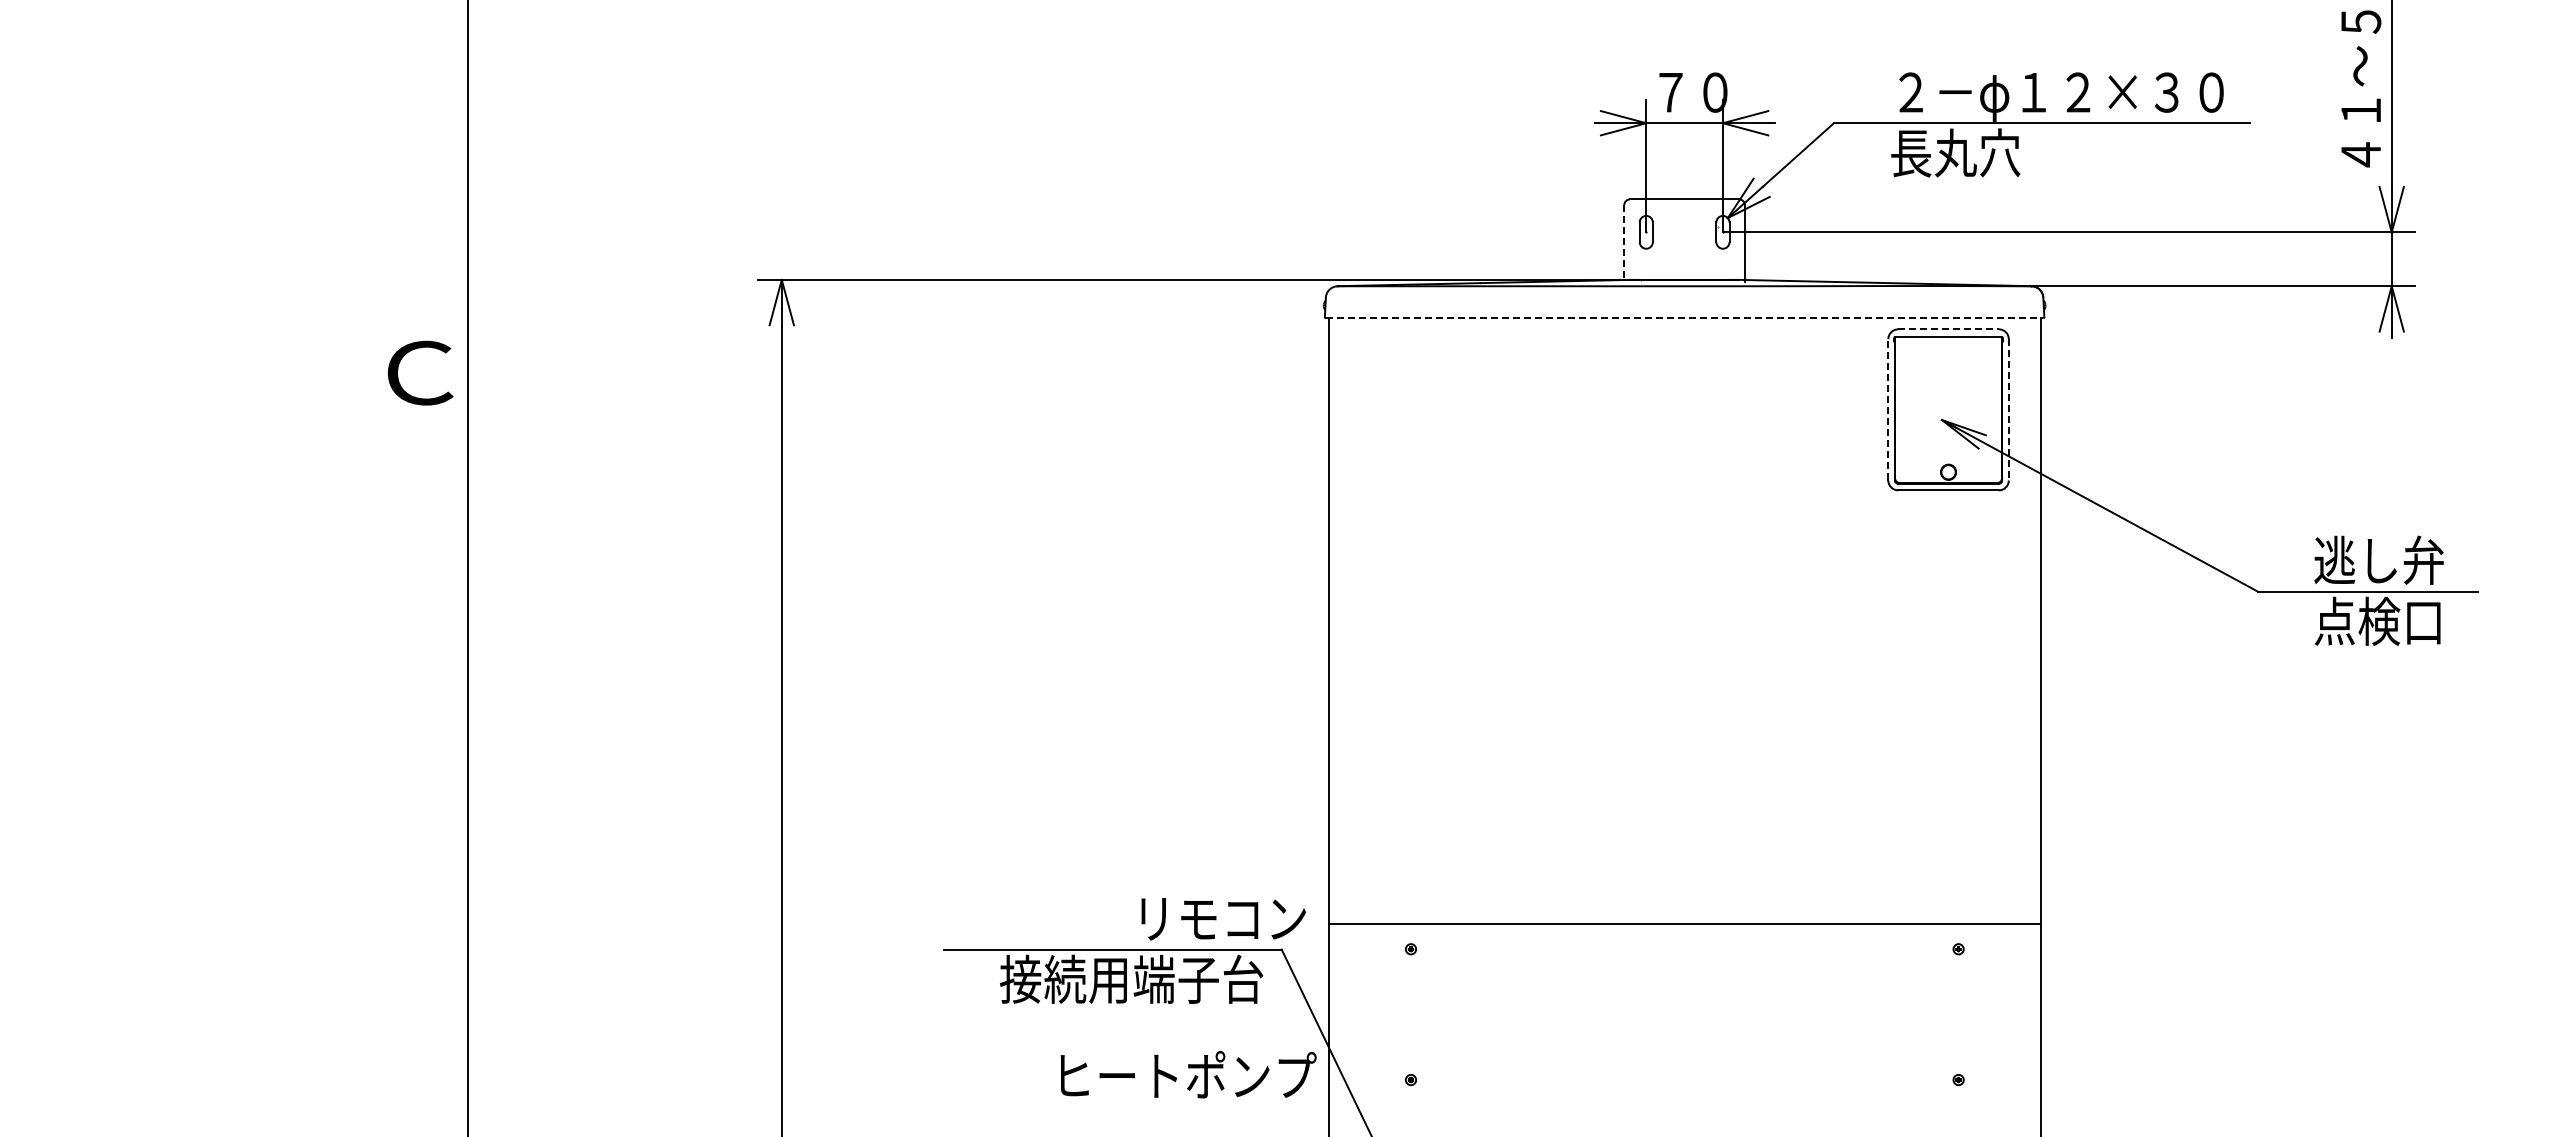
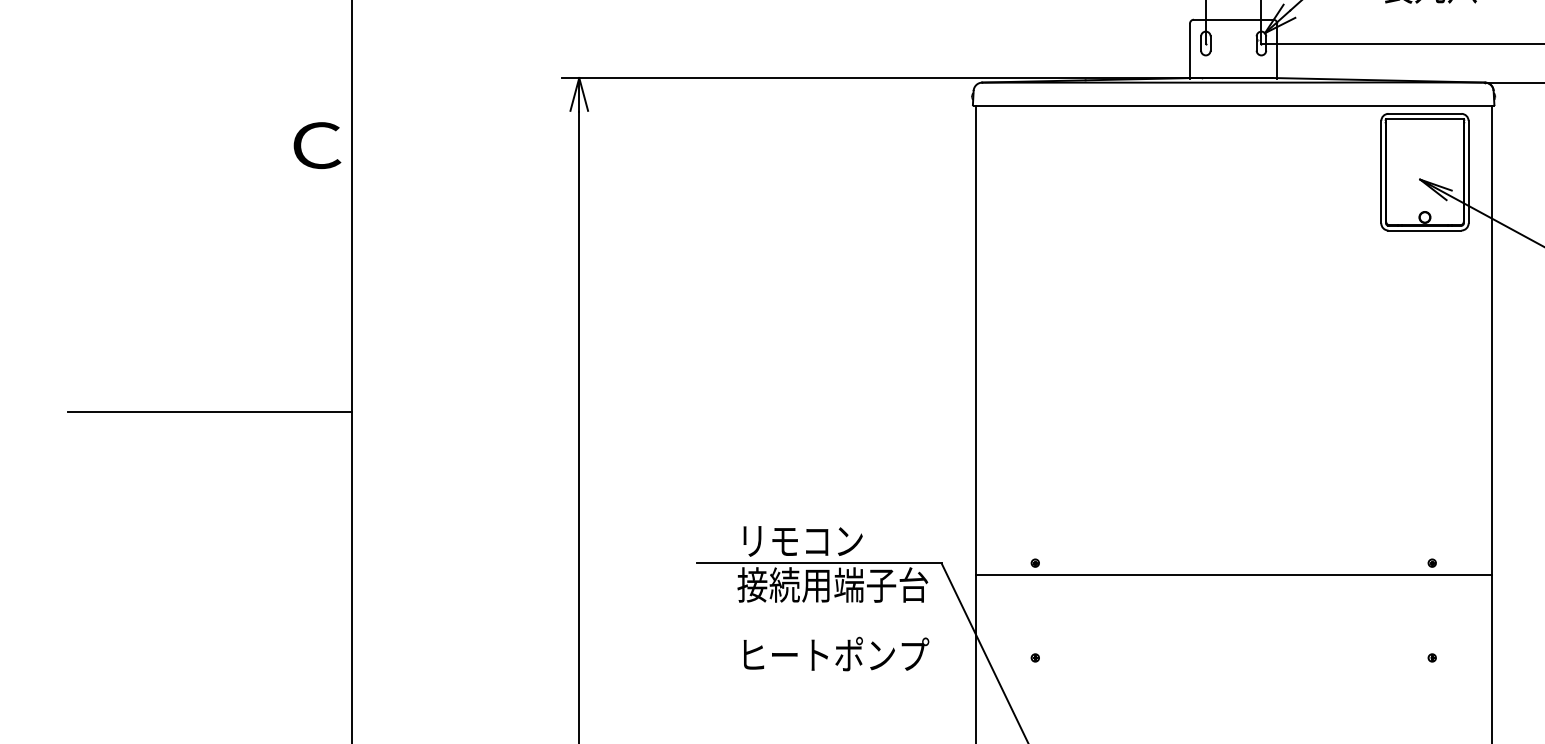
line: (1624, 243) -> (1190, 51), dashed -> solid
line: (1684, 318) -> (1233, 105), dashed -> solid
line: (1949, 329) -> (1425, 113), dashed -> solid
line: (1888, 409) -> (1381, 171), dashed -> solid
line: (2008, 409) -> (1468, 171), dashed -> solid
line: (271, 740) -> (209, 411), added
text: (1223, 919) -> (803, 541), moved
line: (1684, 924) -> (1233, 575), moved
text: (1188, 1074) -> (836, 653), moved

